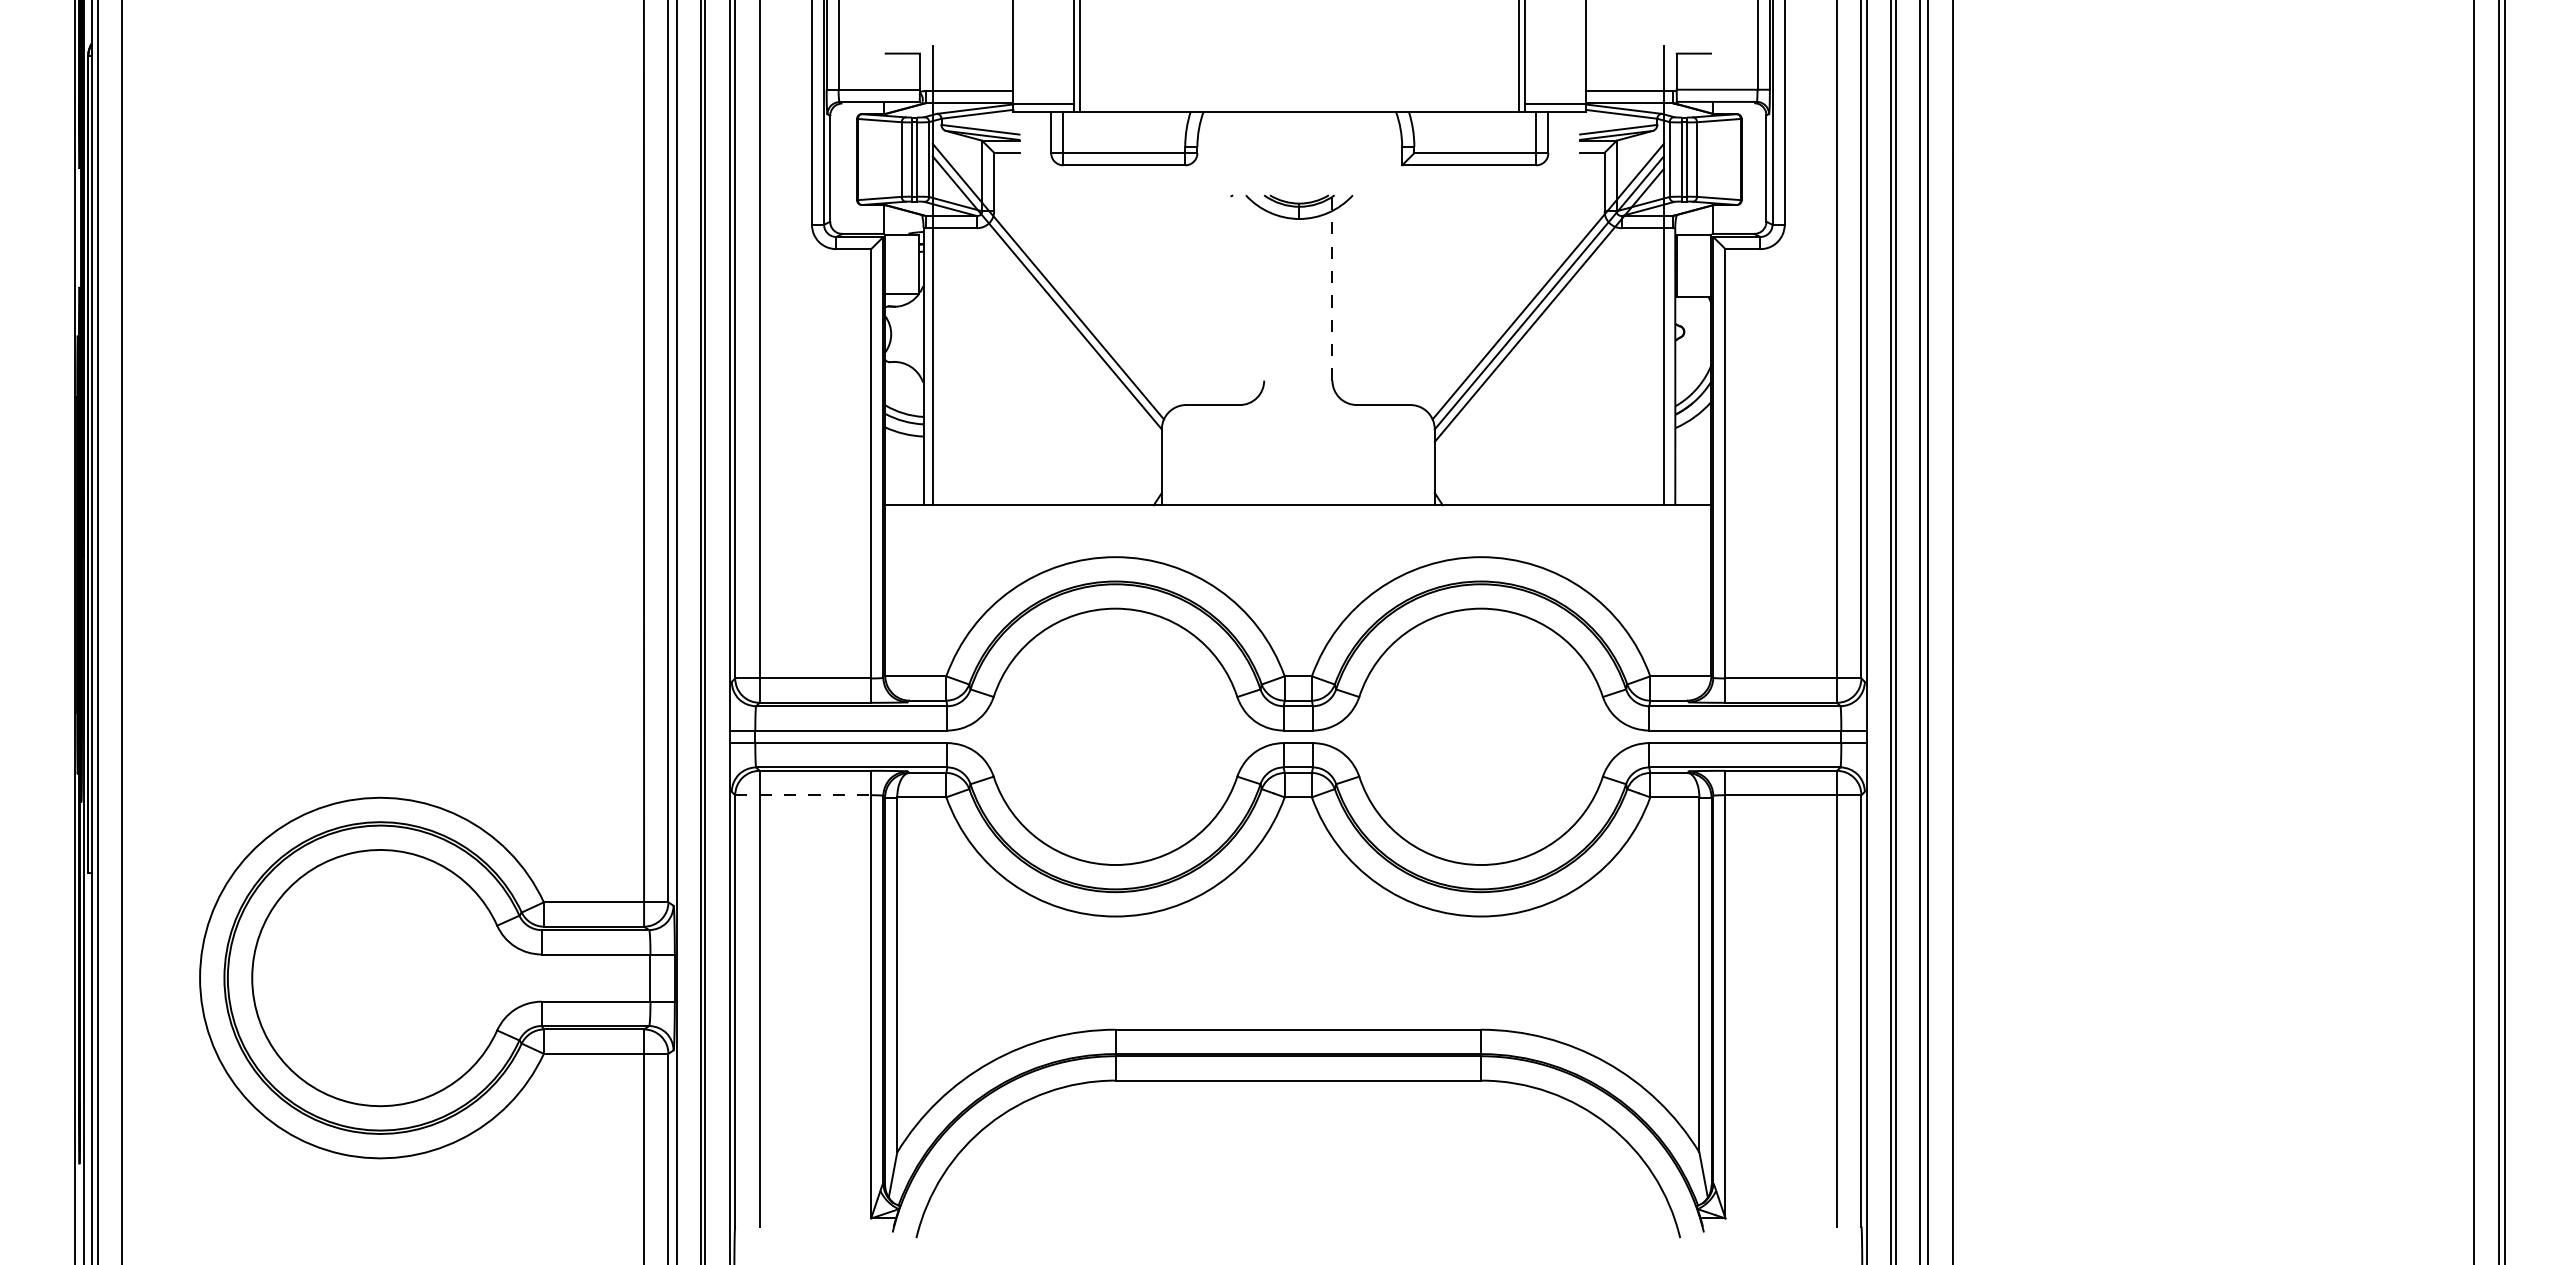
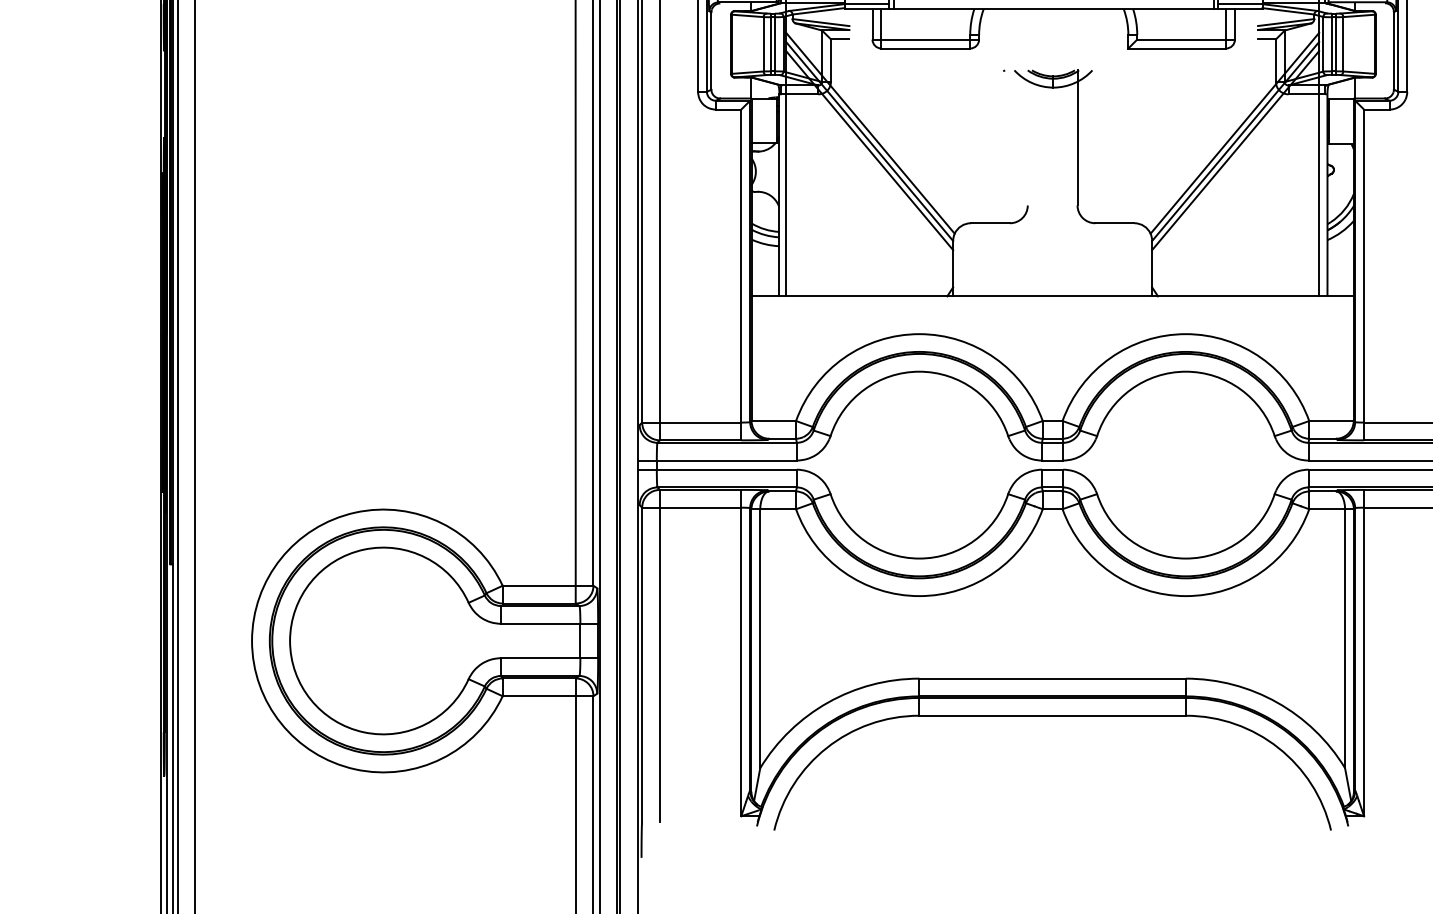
line: (1332, 287) -> (1077, 137), dashed -> solid
line: (1046, 304) -> (869, 149), added
line: (803, 795) -> (691, 507), dashed -> solid

